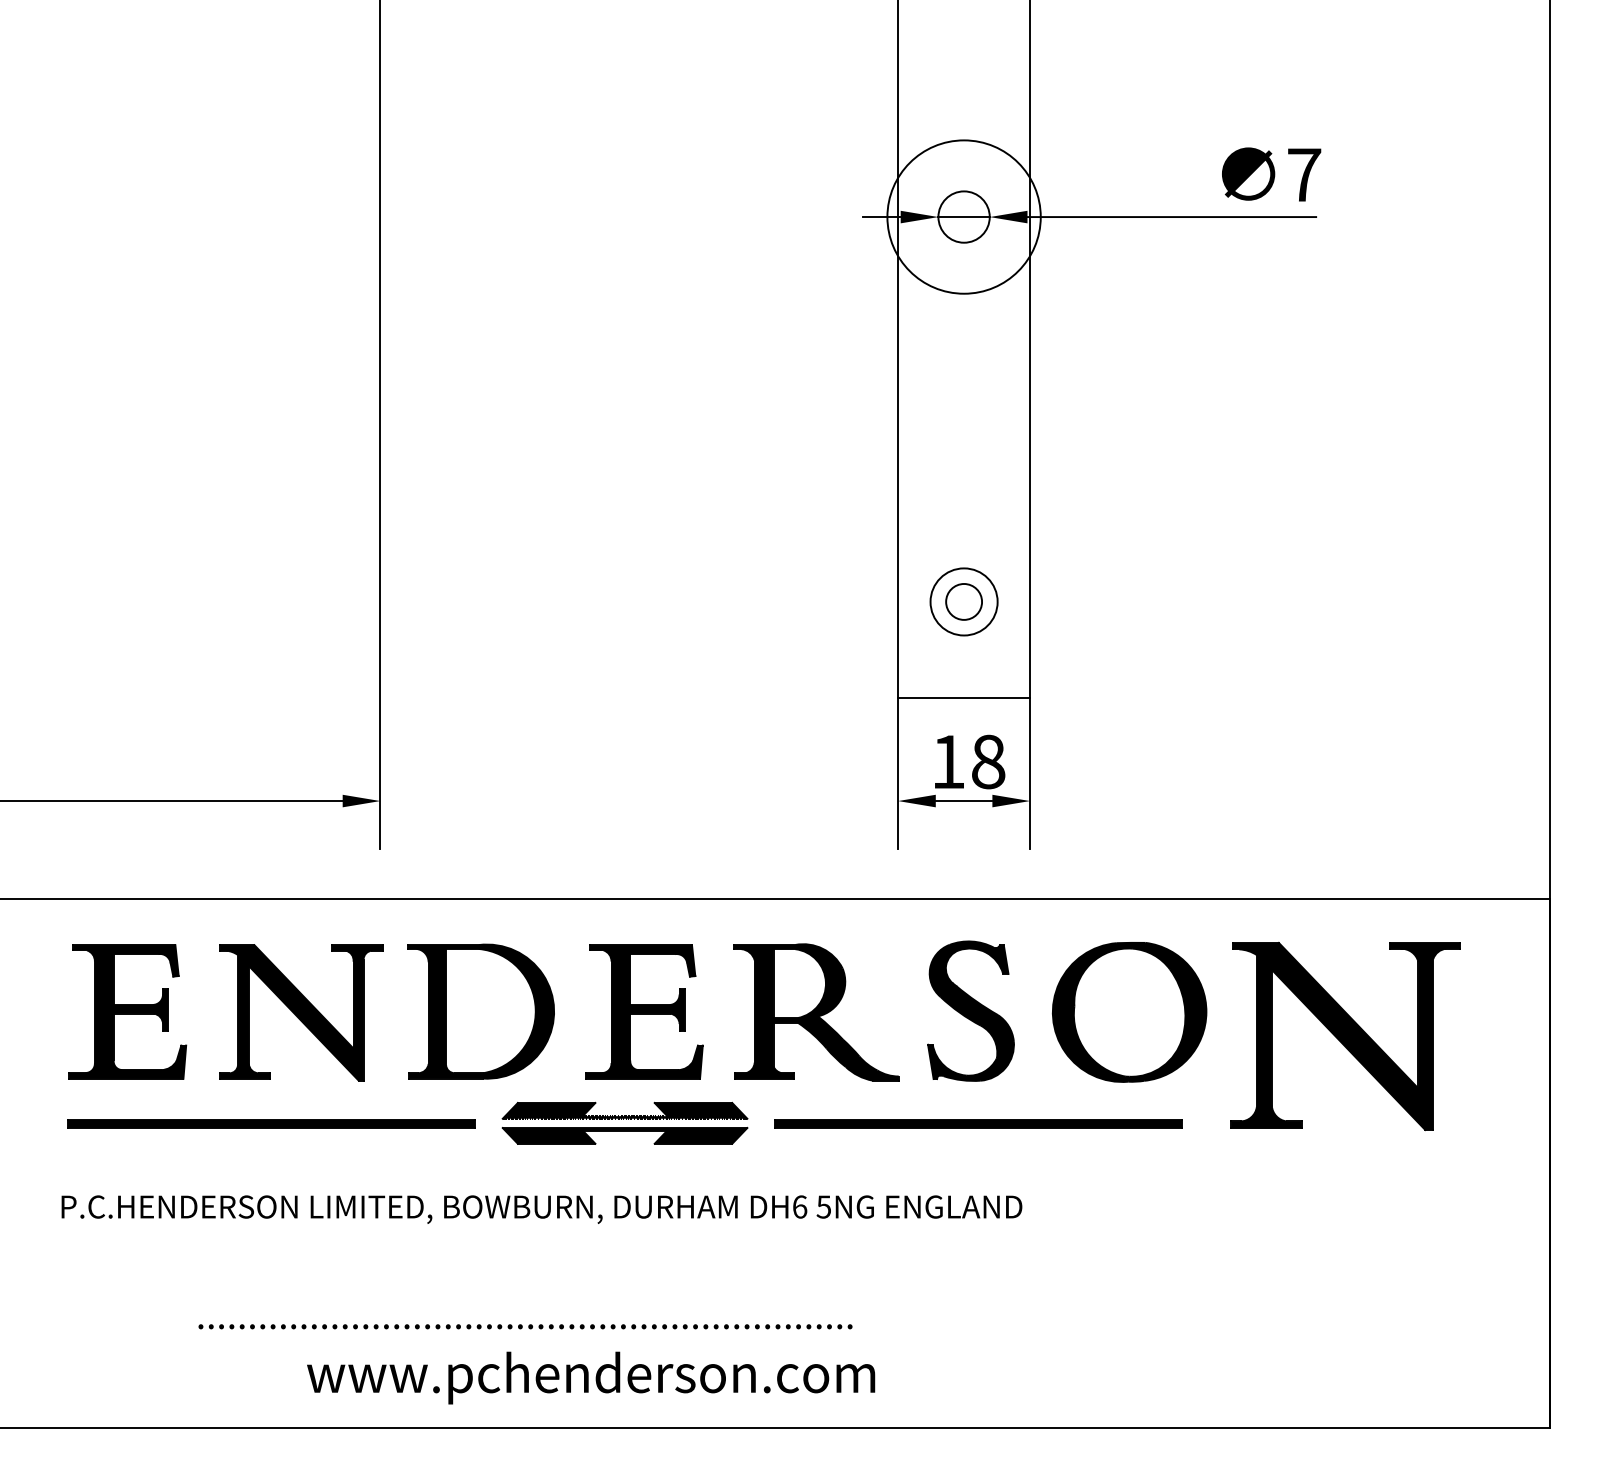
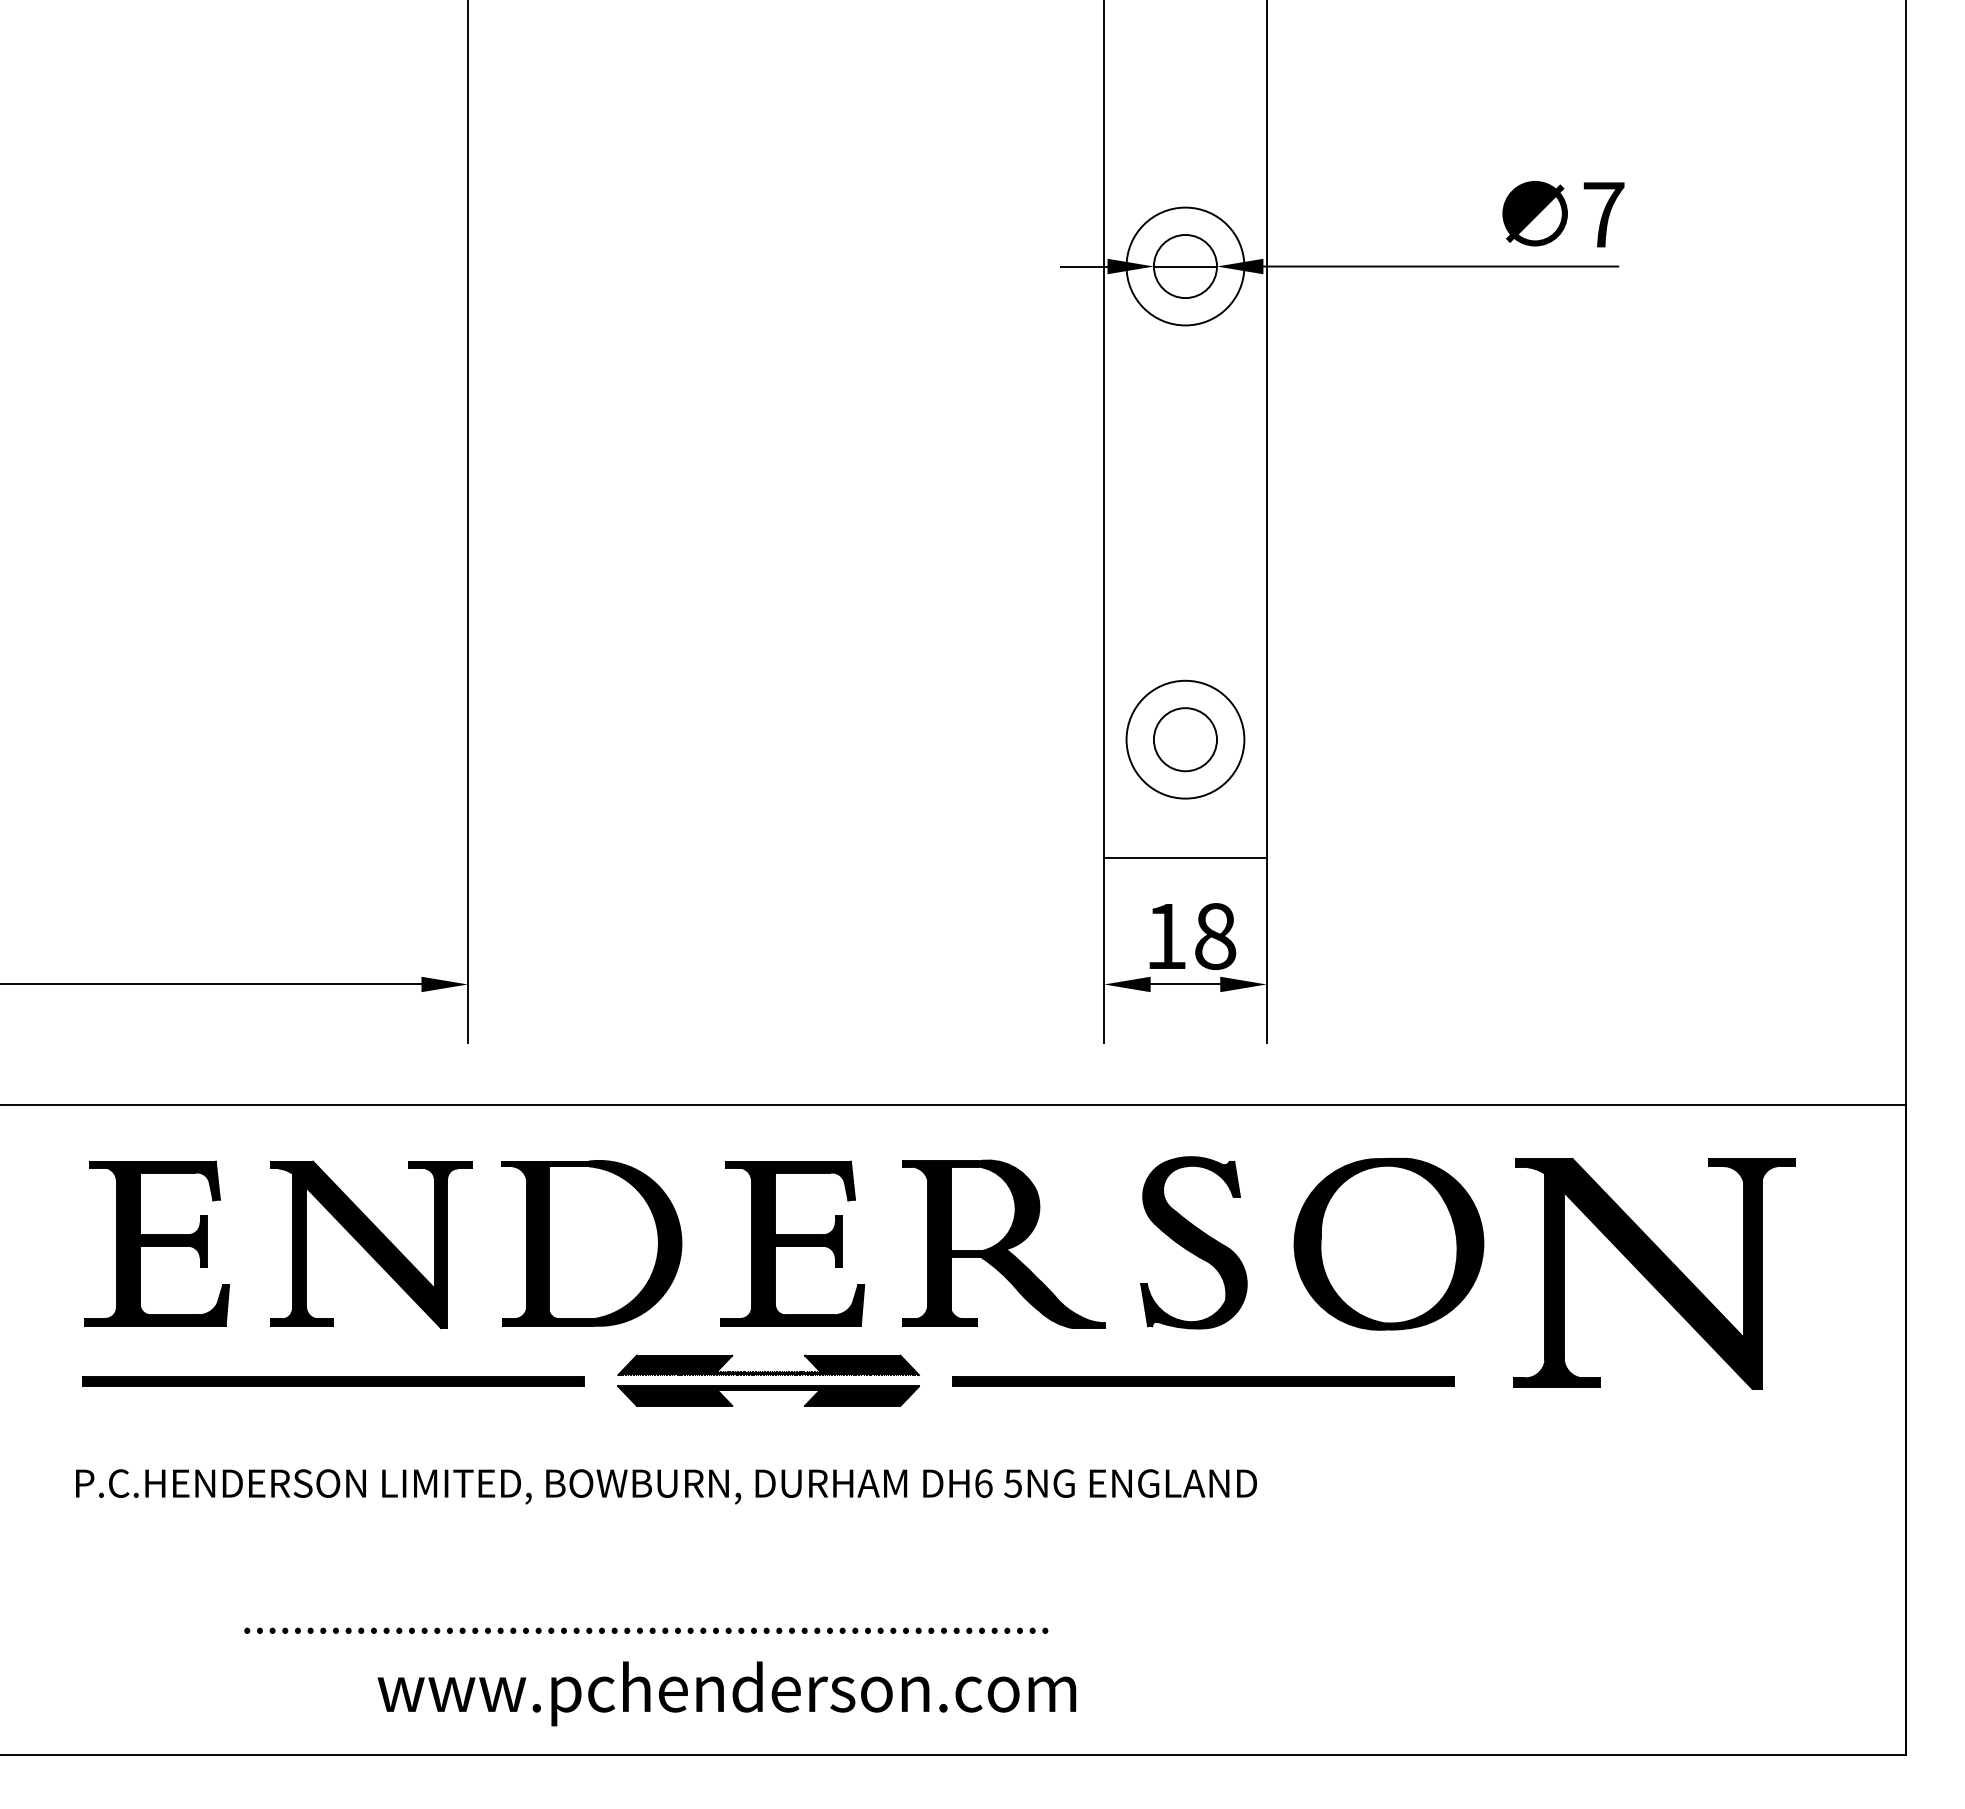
circle: (964, 217) -> (1185, 266), size x0.62
circle: (964, 601) -> (1185, 739), size x1.43
circle: (964, 601) -> (1185, 739), size x1.43

